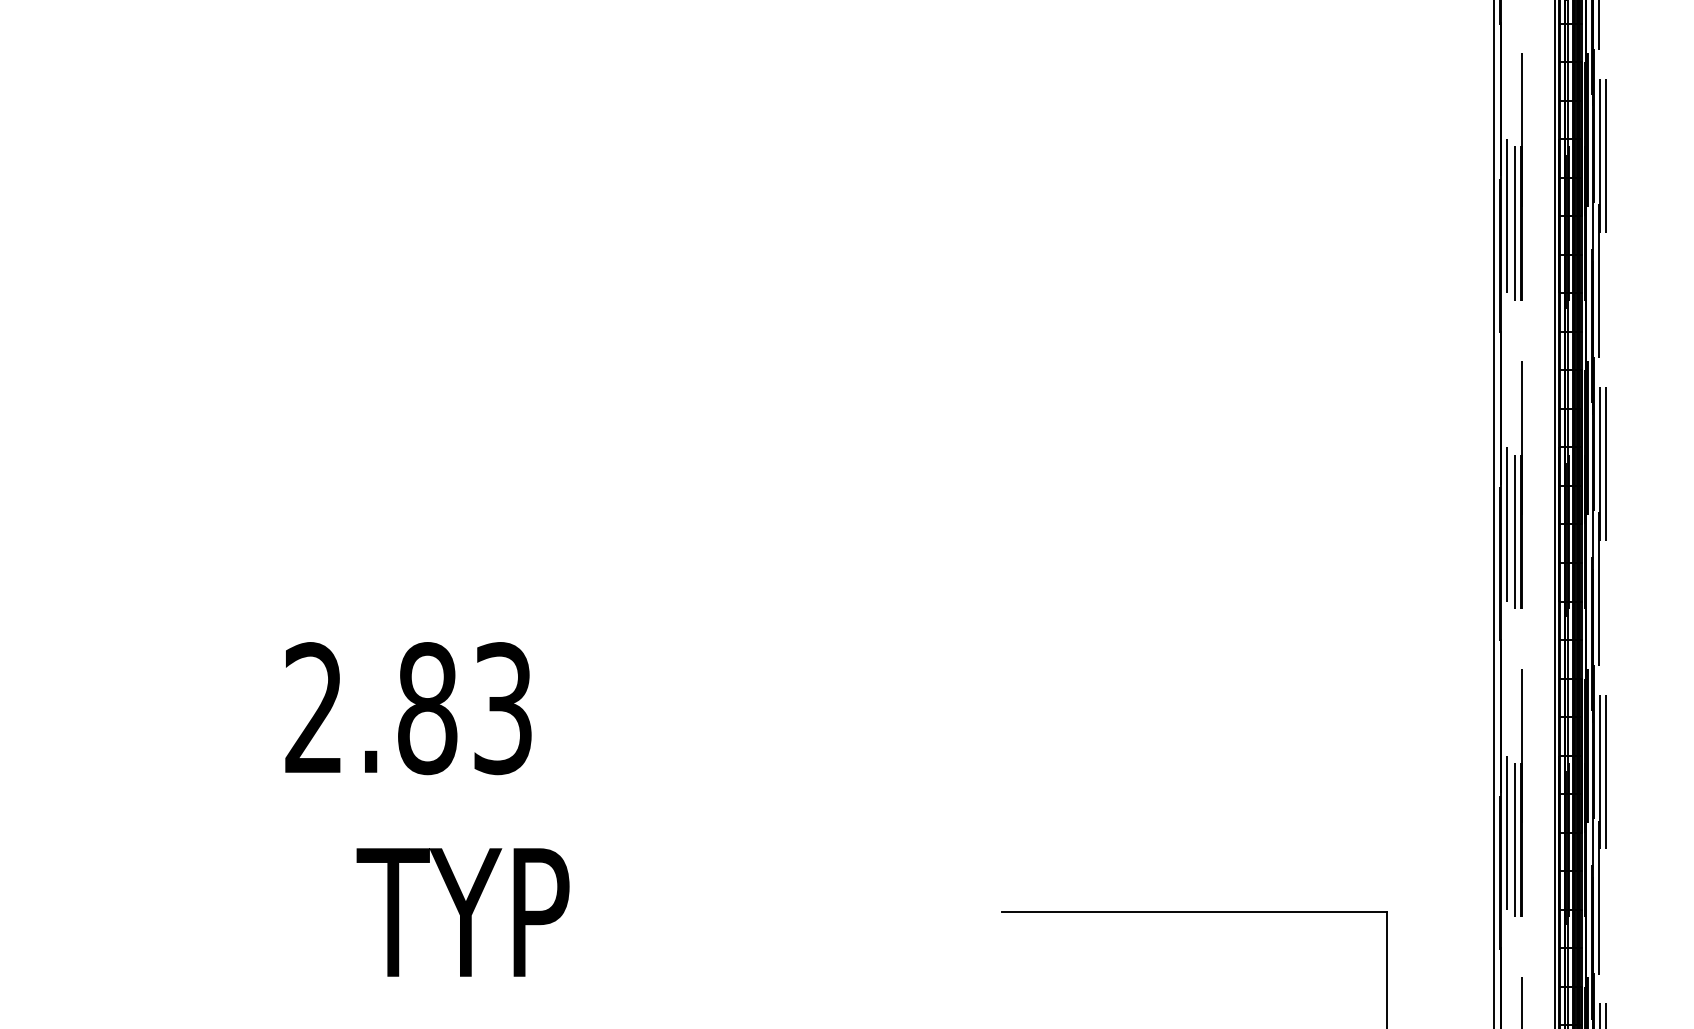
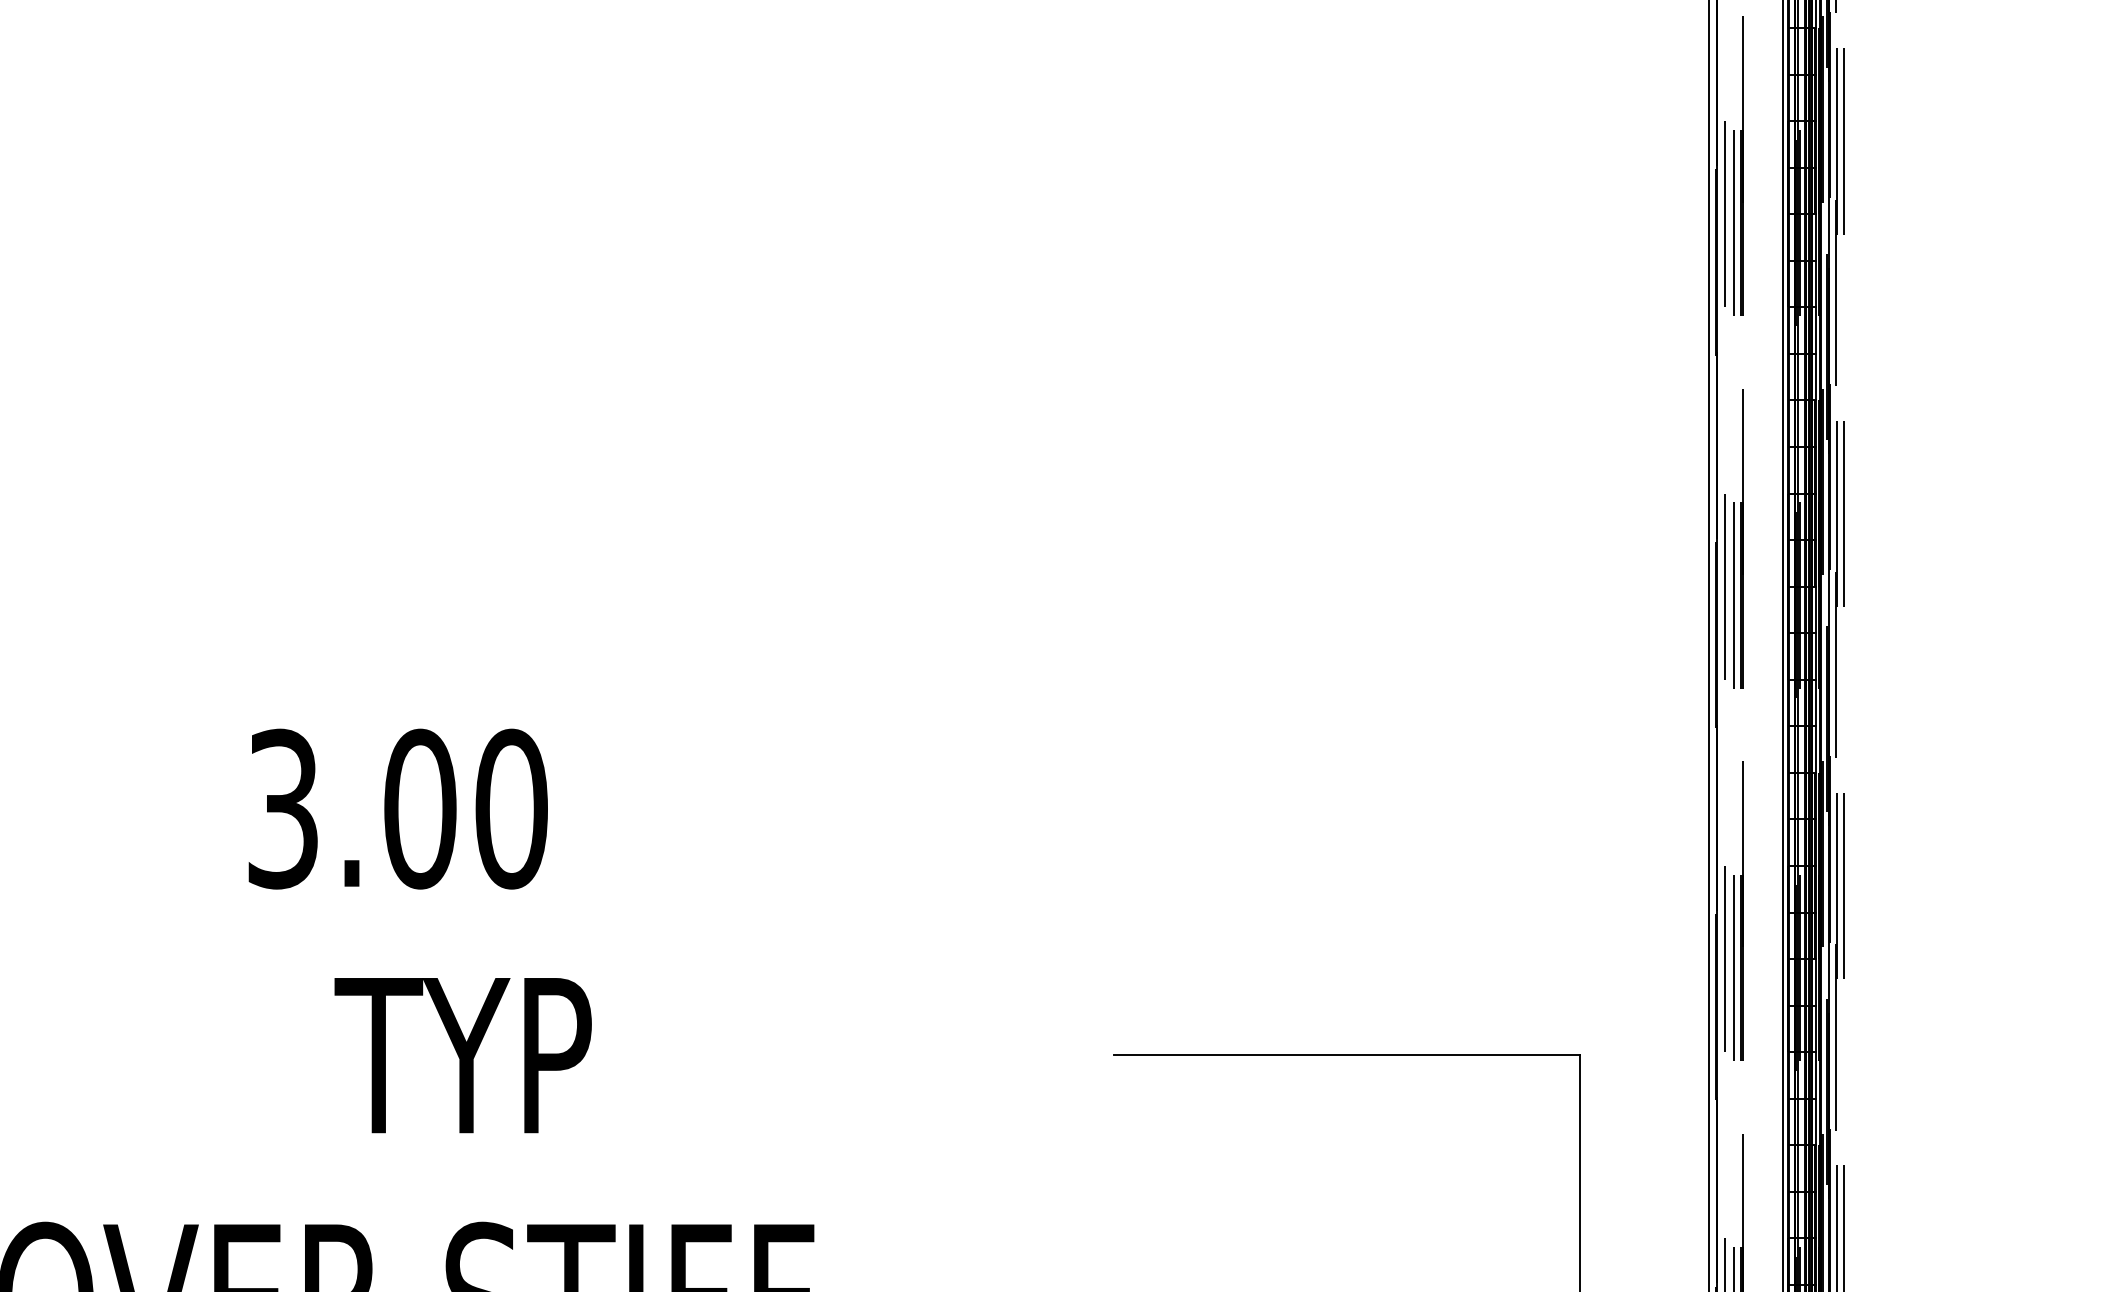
text: (408, 708) -> (397, 808), 2.83 -> 3.00

